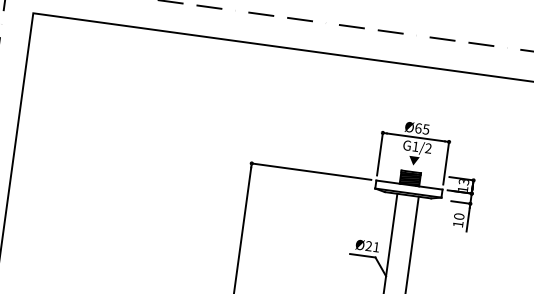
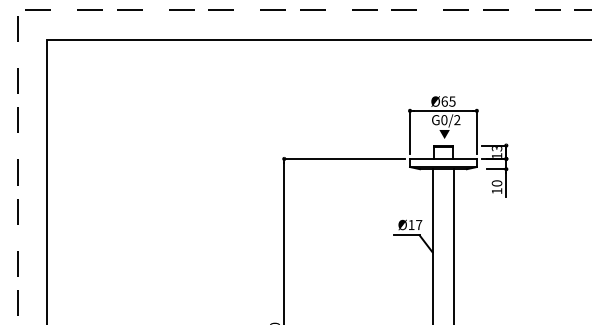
text: (415, 147) -> (444, 120), G1/2 -> G0/2
hatch: (410, 178) -> (443, 152), removed
text: (372, 246) -> (415, 224), Ø21 -> Ø17

